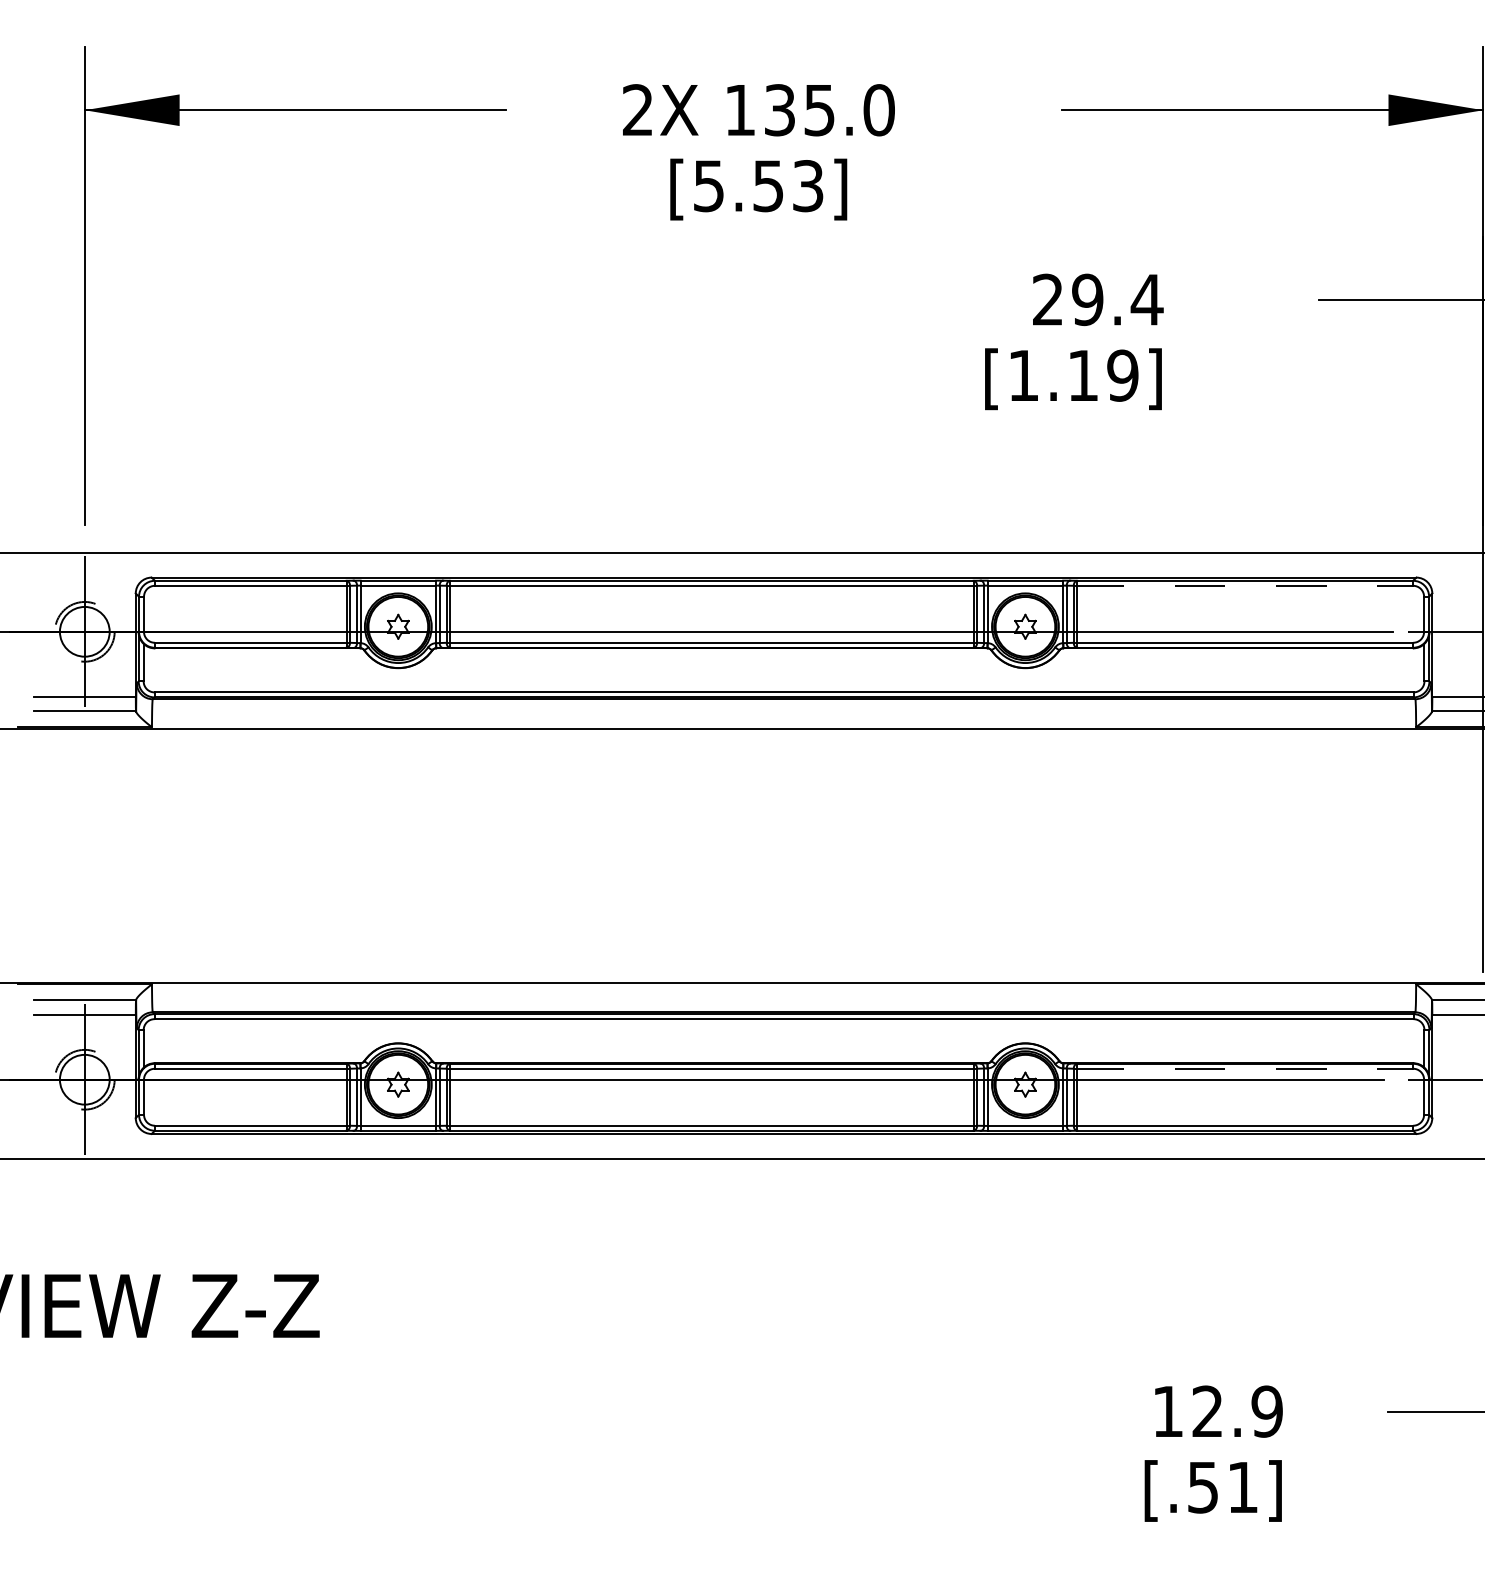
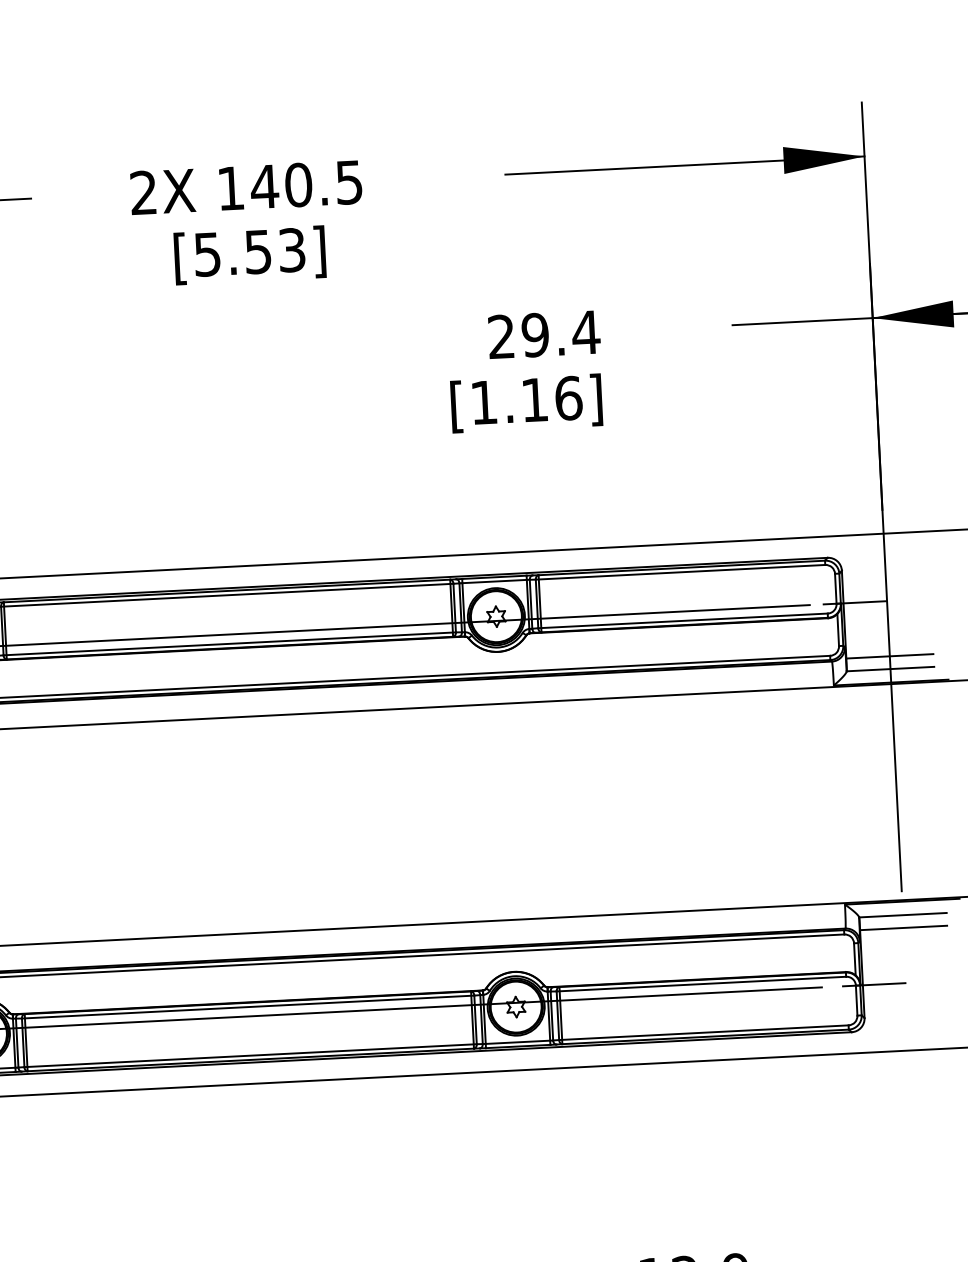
text: (828, 110) -> (306, 184), 135.0 -> 140.5
text: (1122, 375) -> (568, 398), [1.19] -> [1.16]
line: (1243, 585) -> (680, 572), dashed -> solid
line: (1243, 1068) -> (701, 983), dashed -> solid

